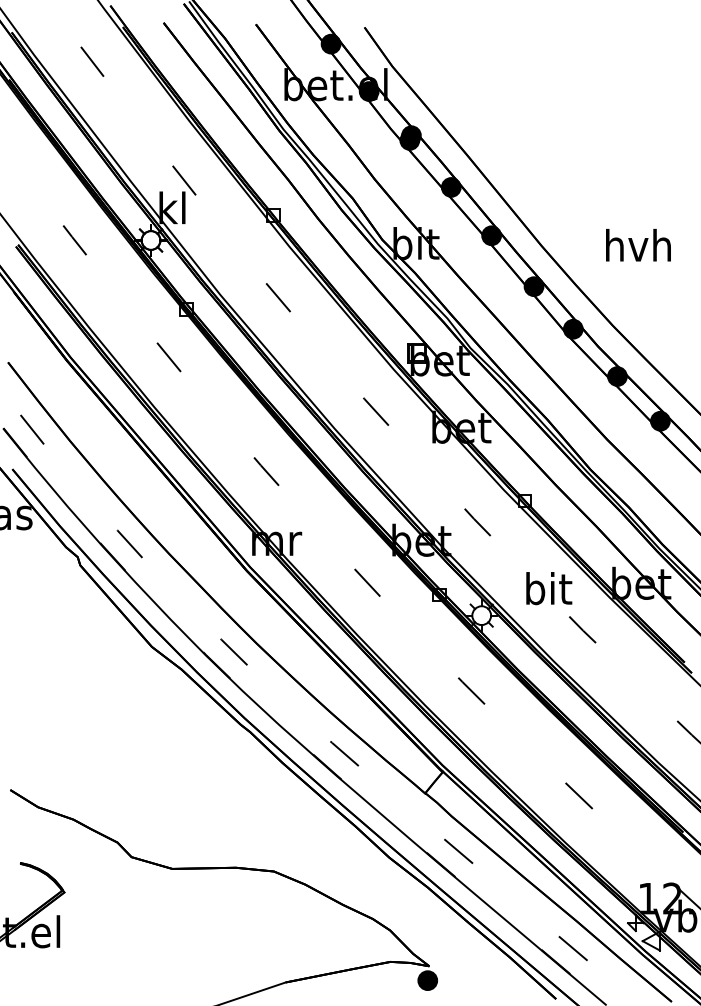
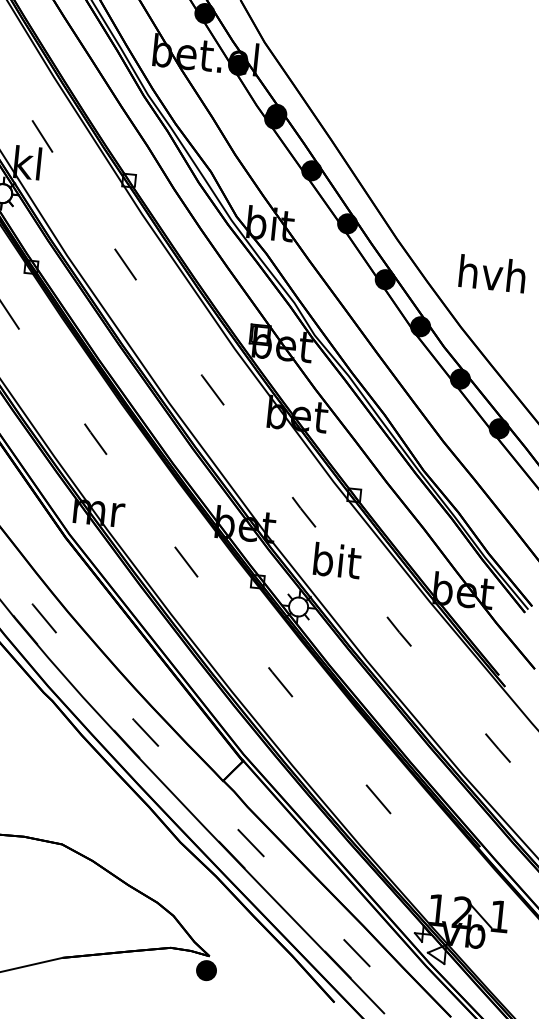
text: (638, 245) -> (492, 274), moved
text: (549, 588) -> (337, 560), moved

